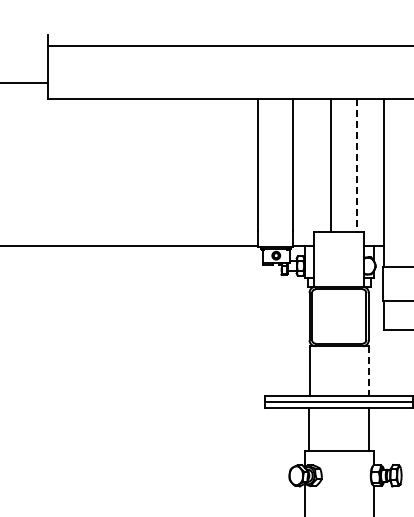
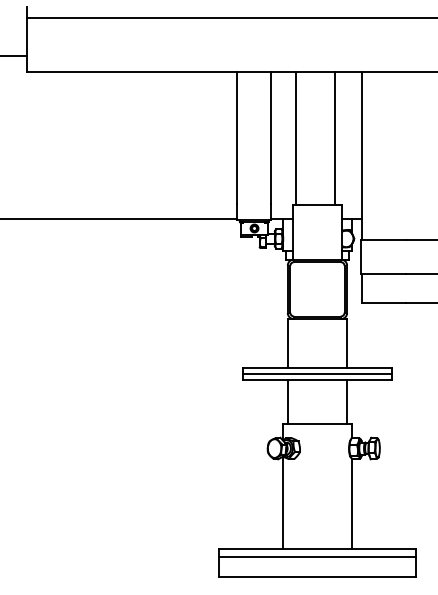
line: (331, 165) -> (295, 138), moved
line: (357, 165) -> (335, 138), dashed -> solid
line: (369, 370) -> (347, 343), dashed -> solid

